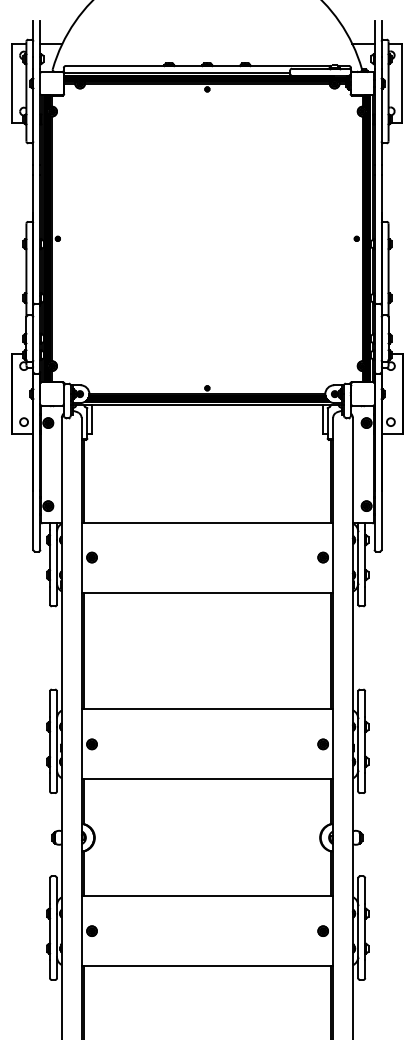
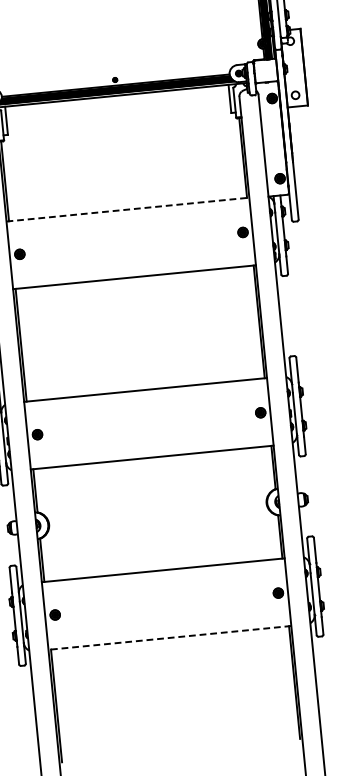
line: (207, 522) -> (128, 209), solid -> dashed
line: (207, 966) -> (170, 638), solid -> dashed

